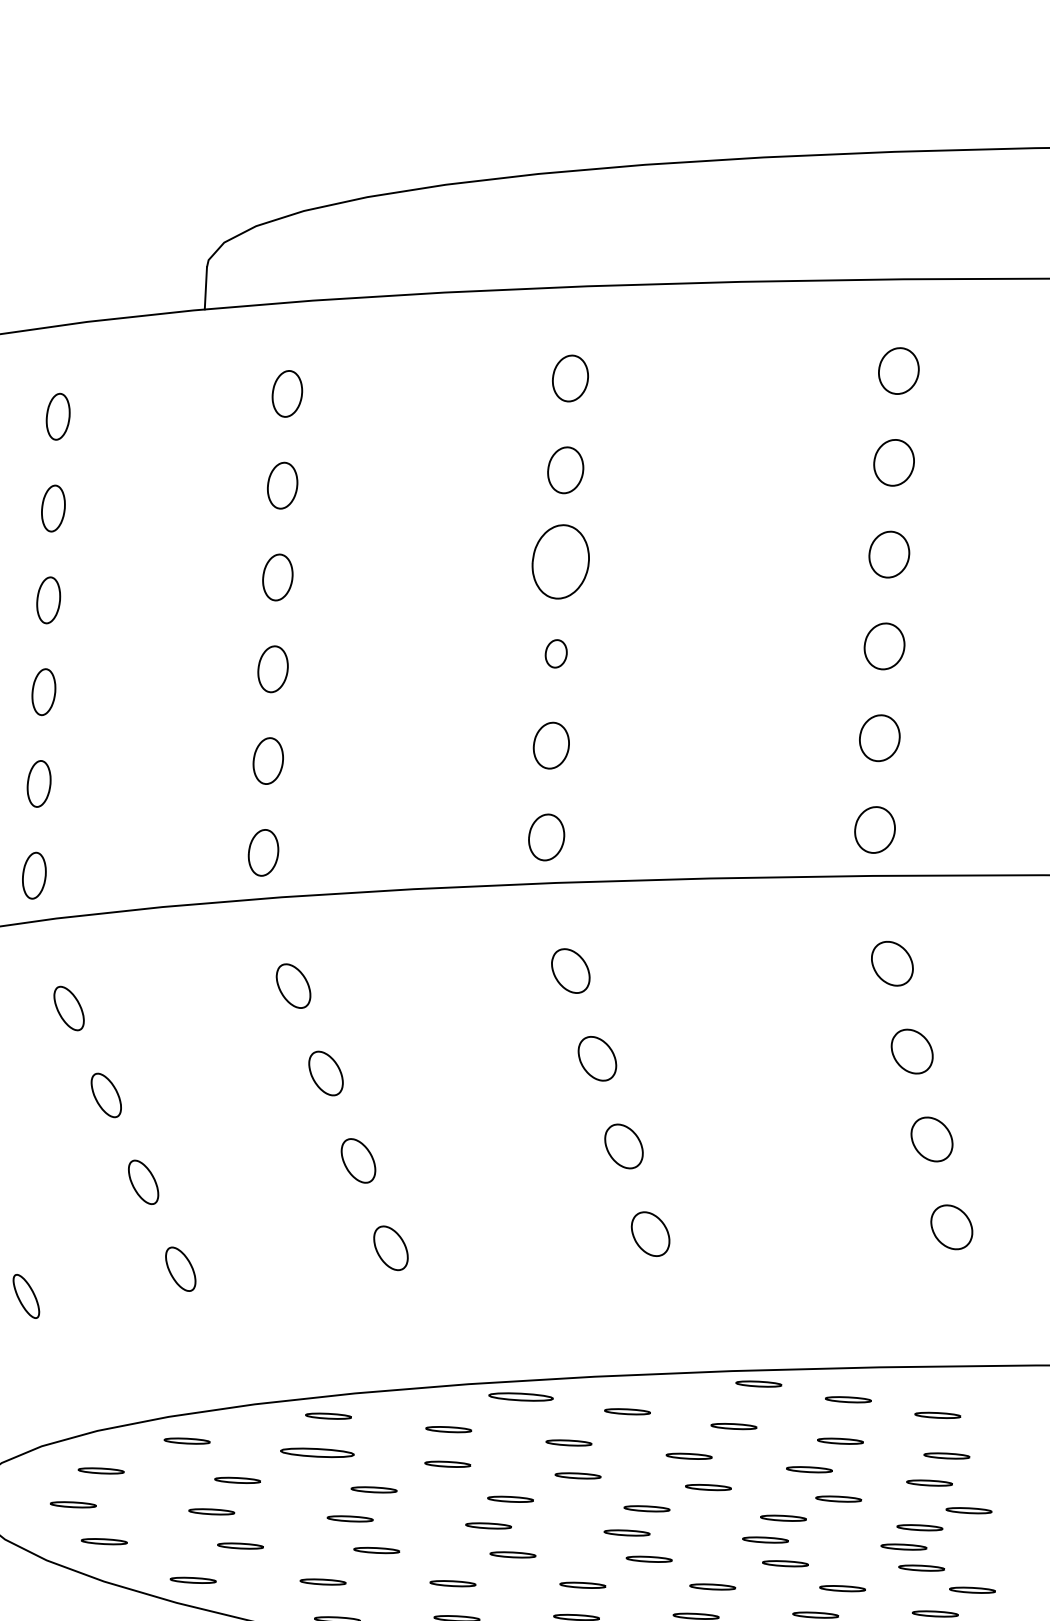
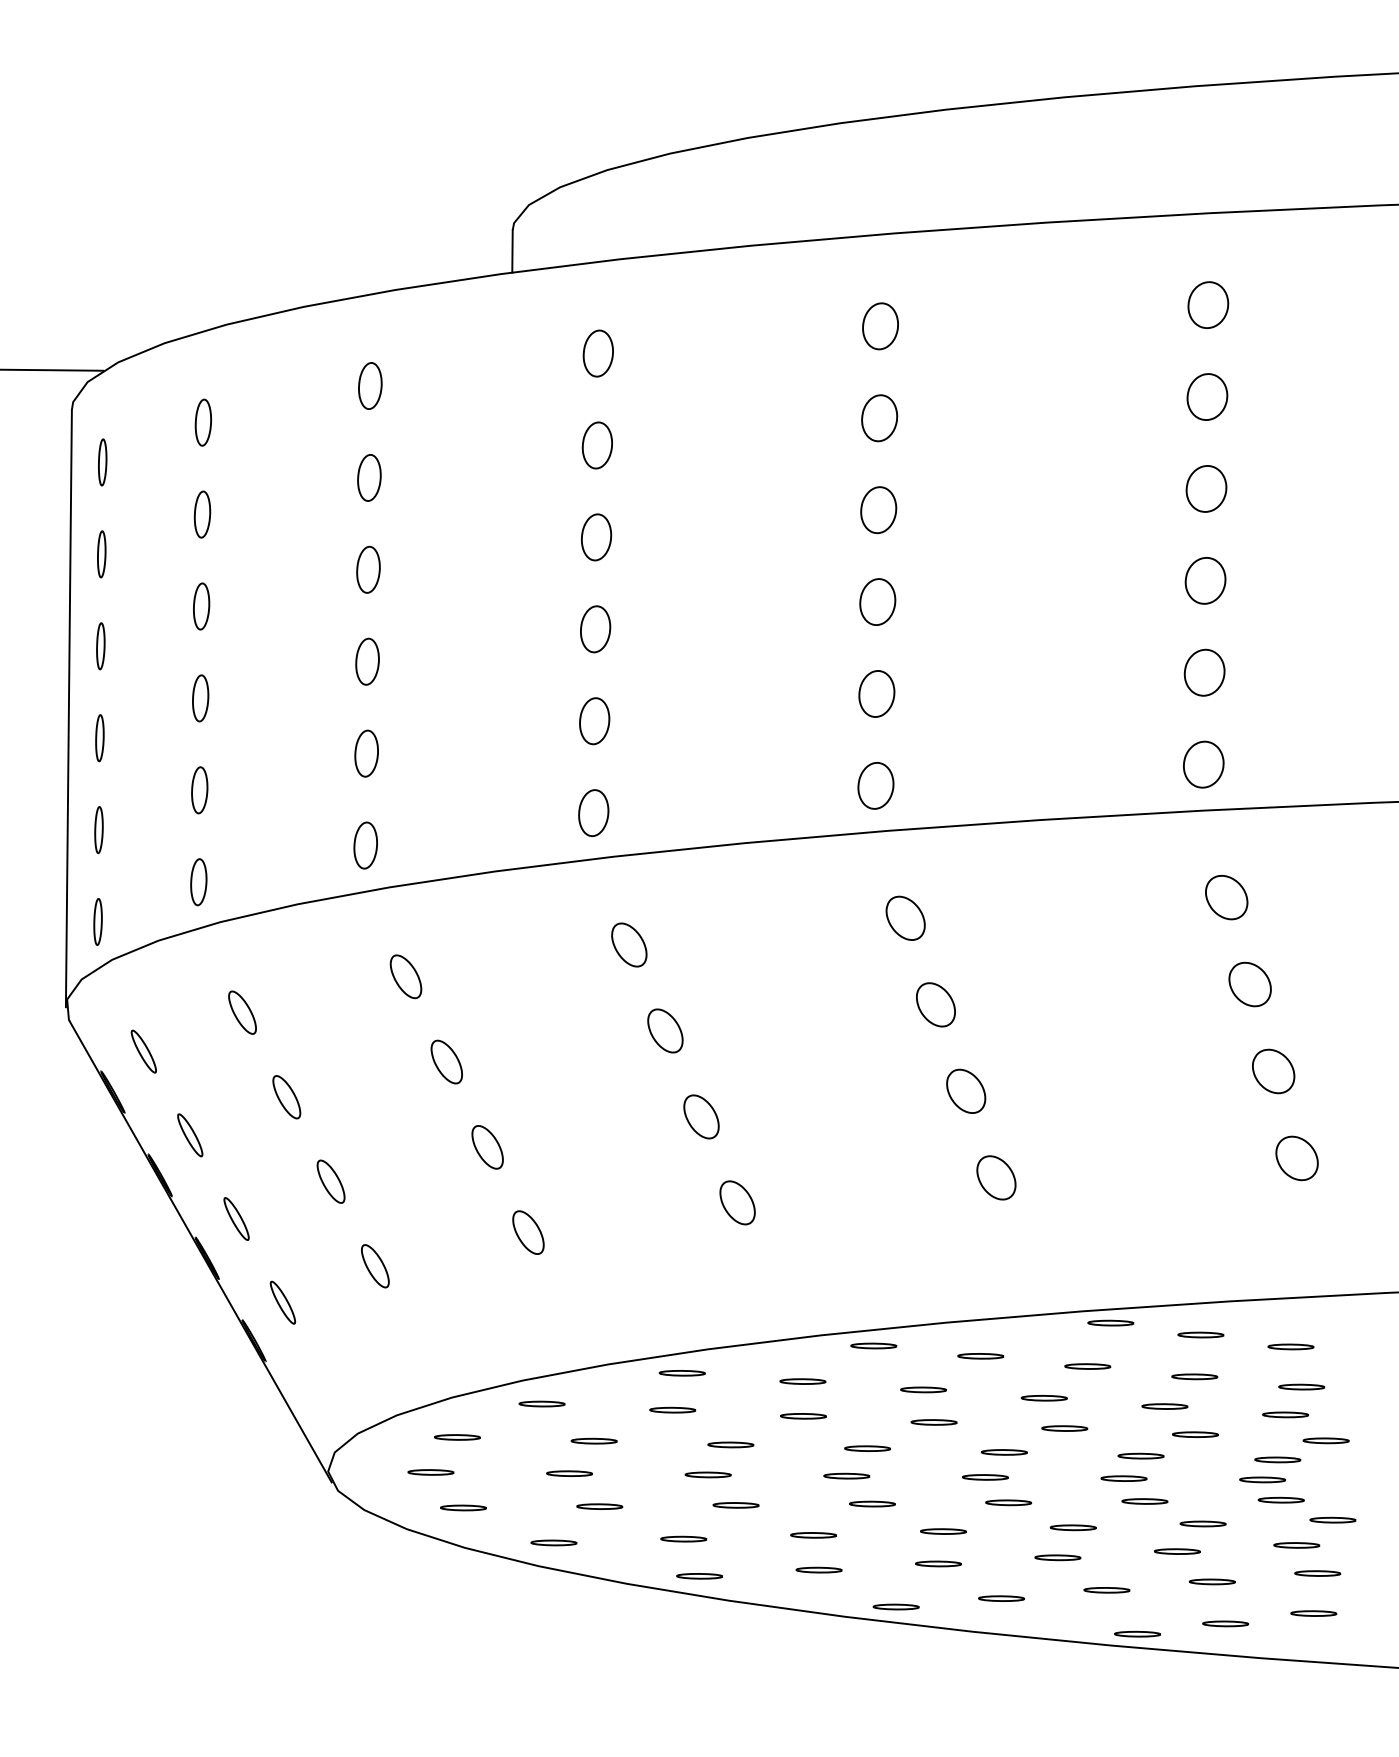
part: (560, 562) -> (878, 510), size x0.62
part: (555, 653) -> (877, 601), size x1.67
part: (520, 1396) -> (873, 1345), size x0.71
part: (317, 1452) -> (672, 1409), size x0.62

